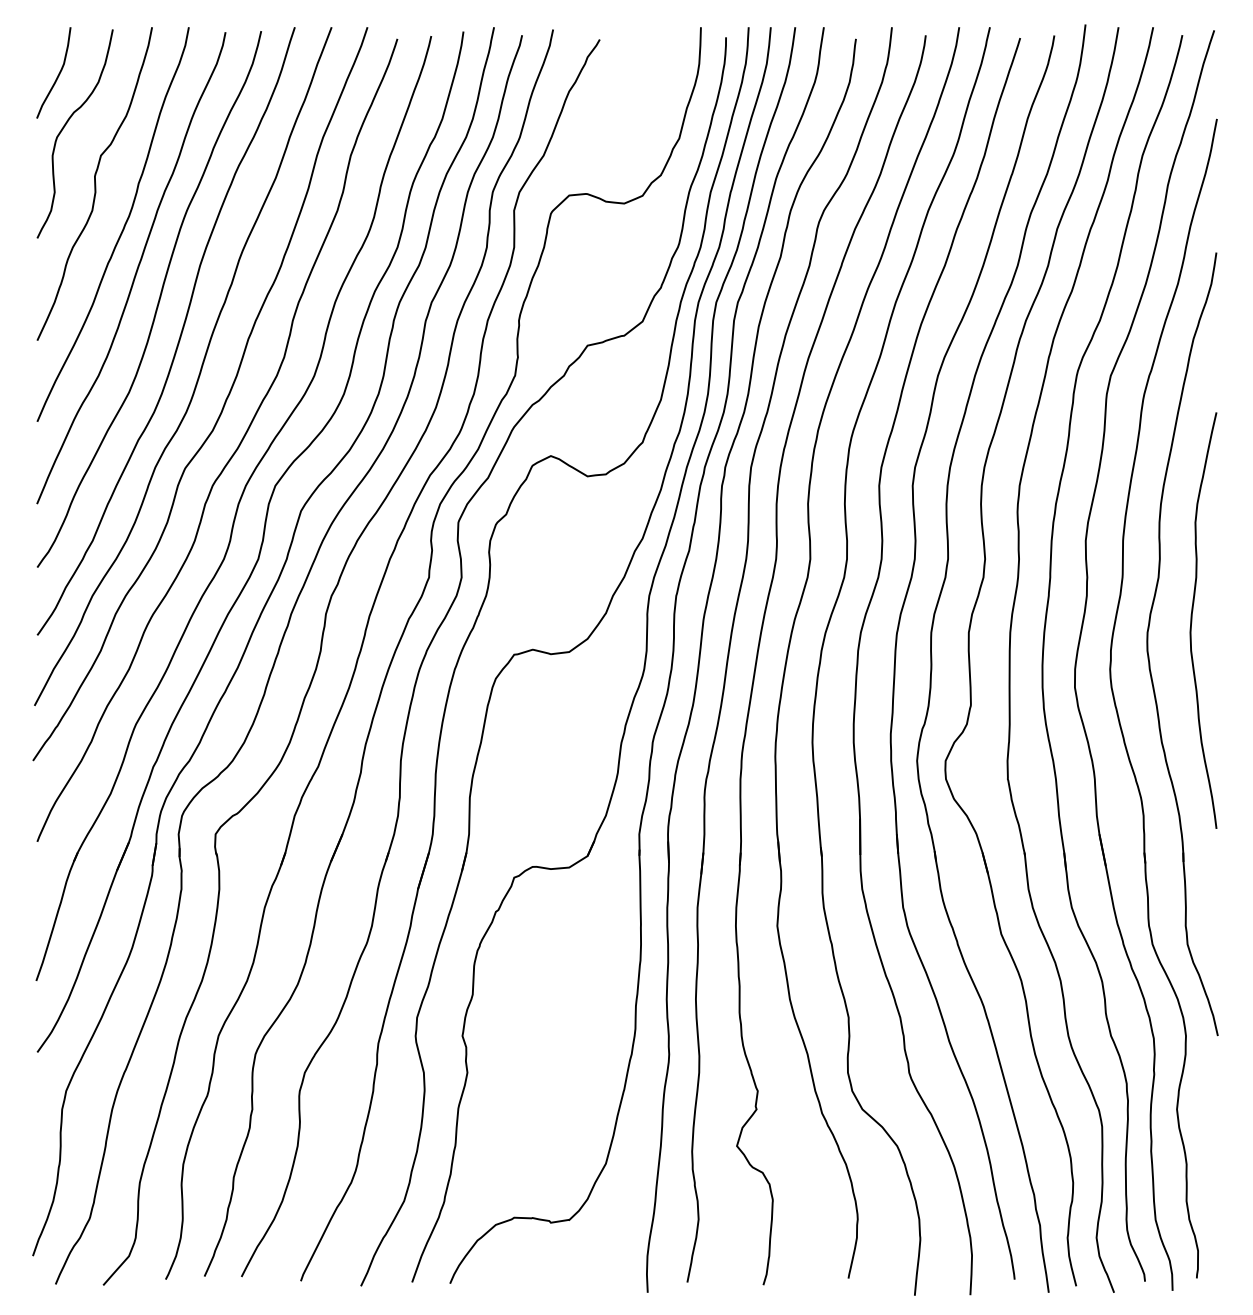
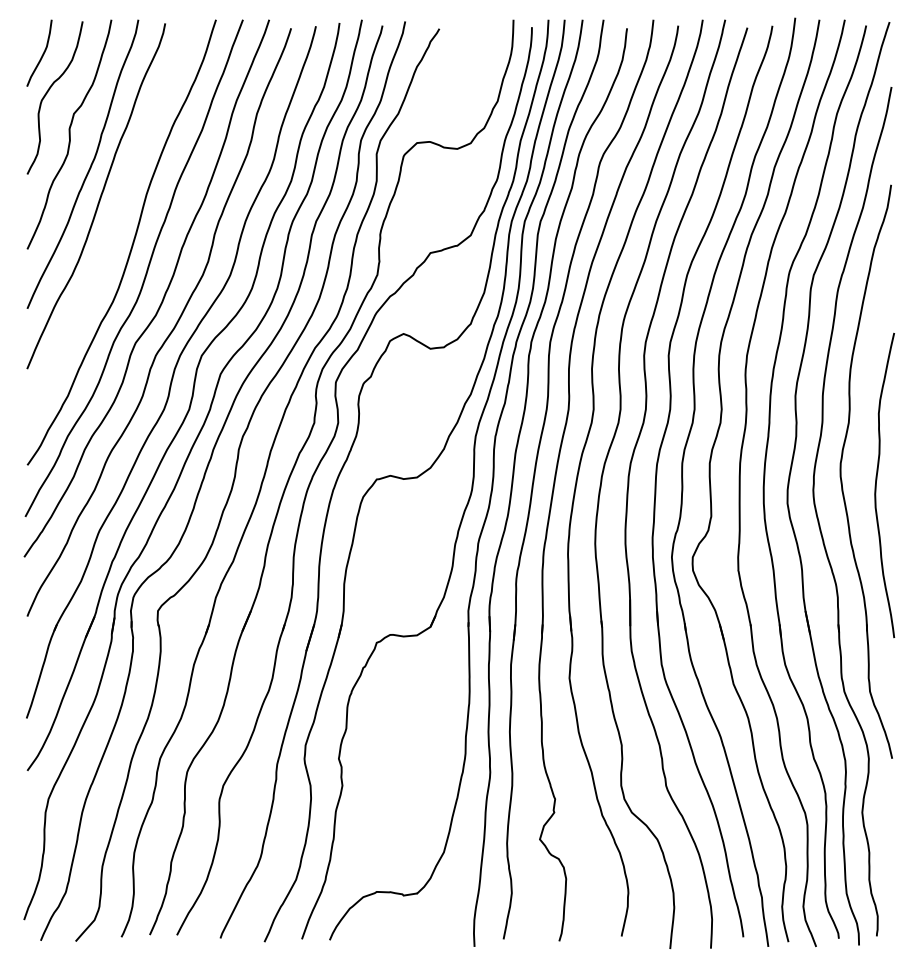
curve: (157, 299) -> (115, 219), removed
curve: (1192, 620) -> (876, 485), moved

